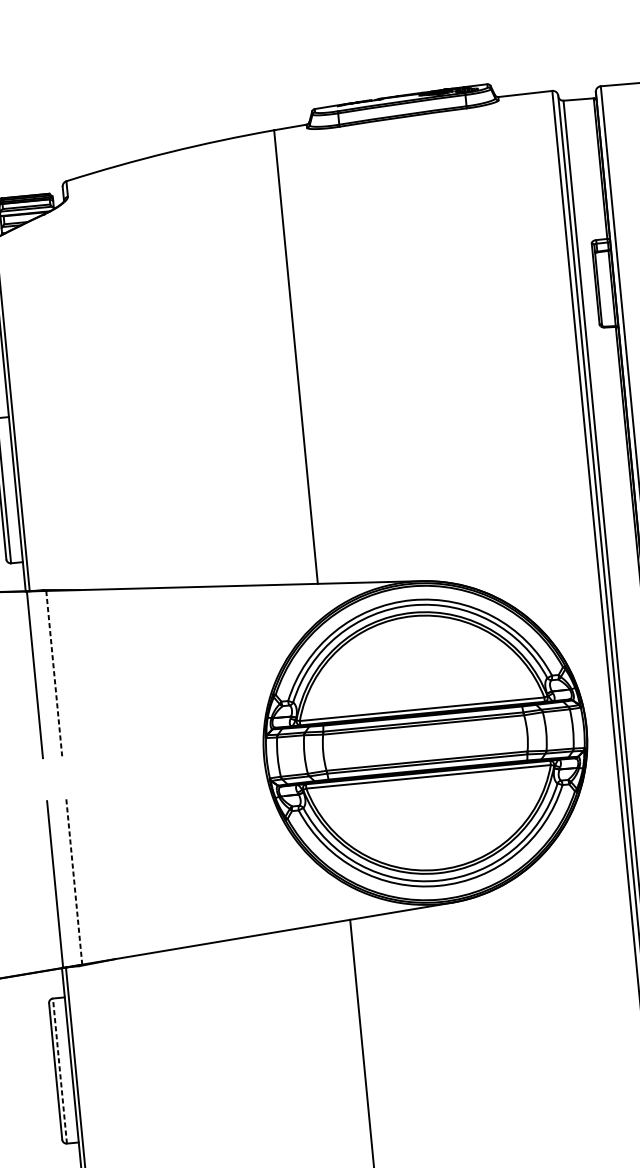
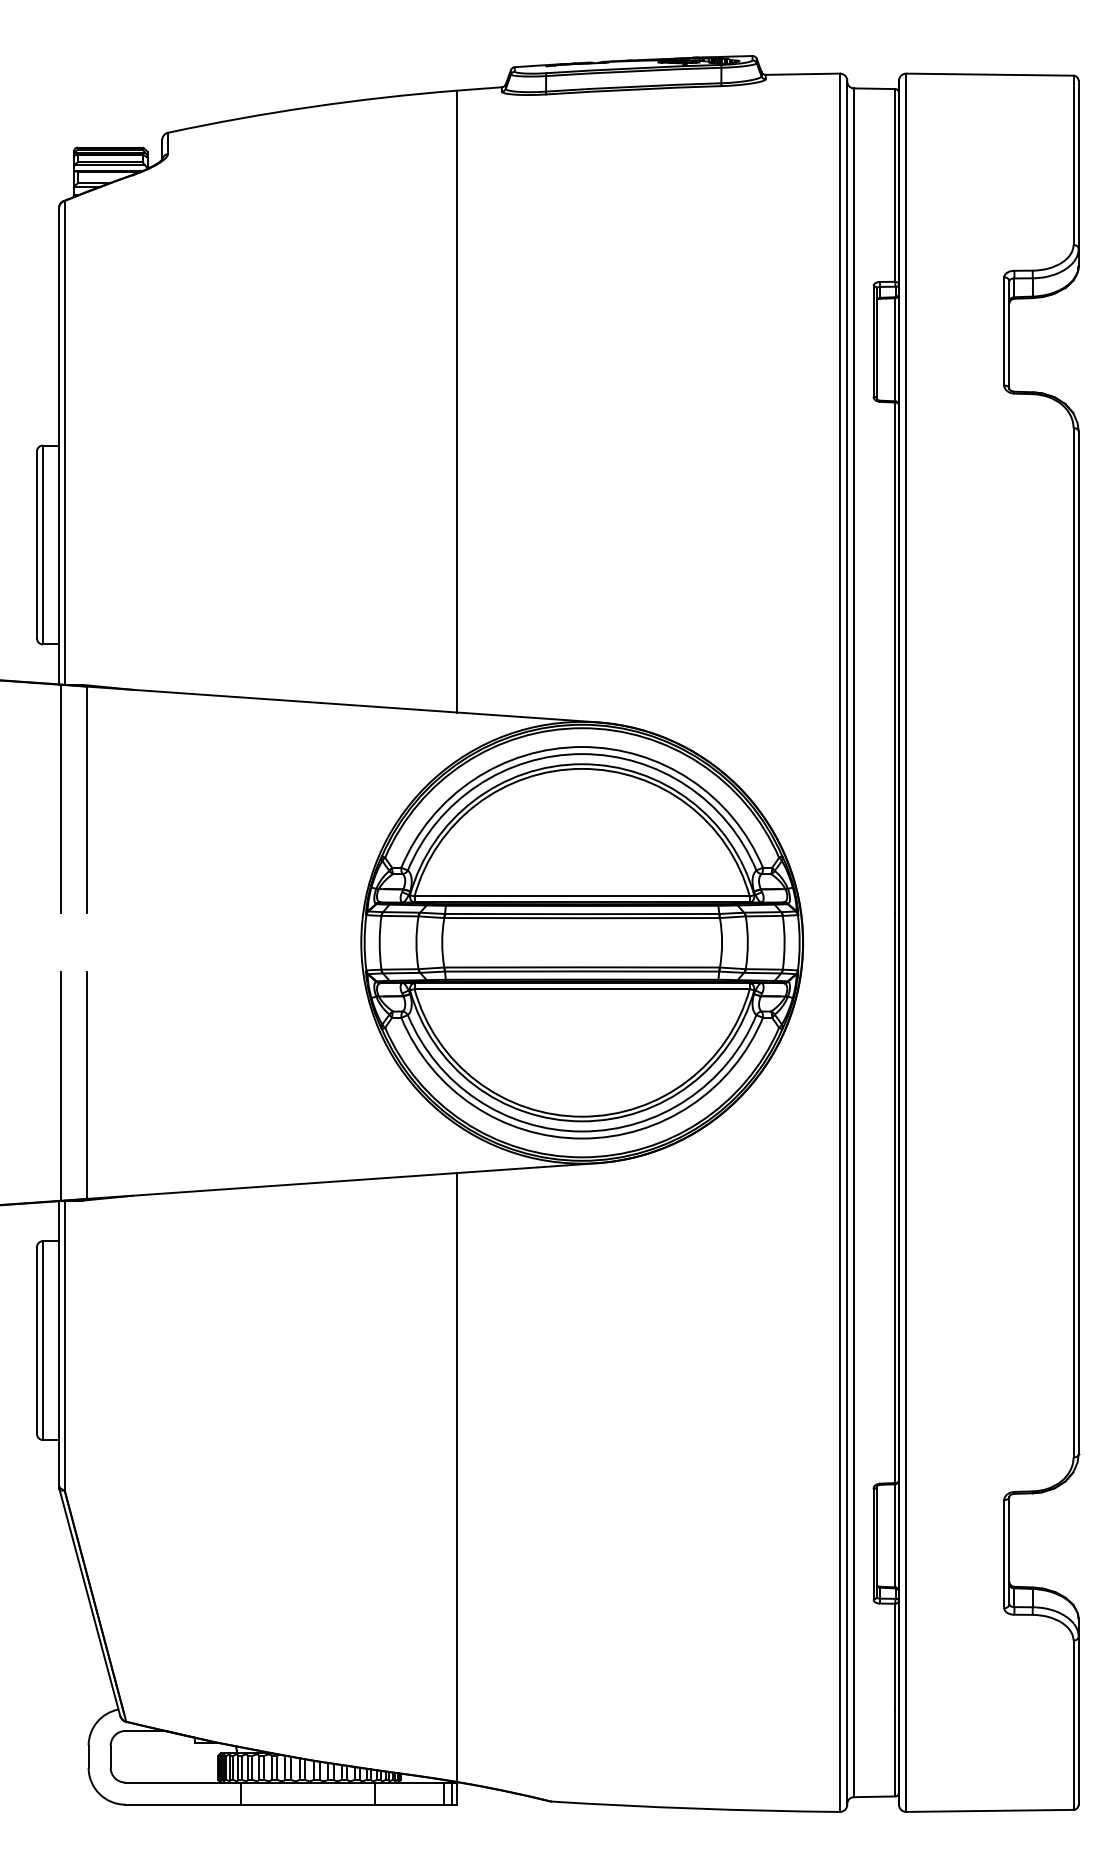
line: (54, 673) -> (87, 800), dashed -> solid
line: (74, 882) -> (87, 1086), dashed -> solid
line: (59, 1071) -> (42, 1340), dashed -> solid

